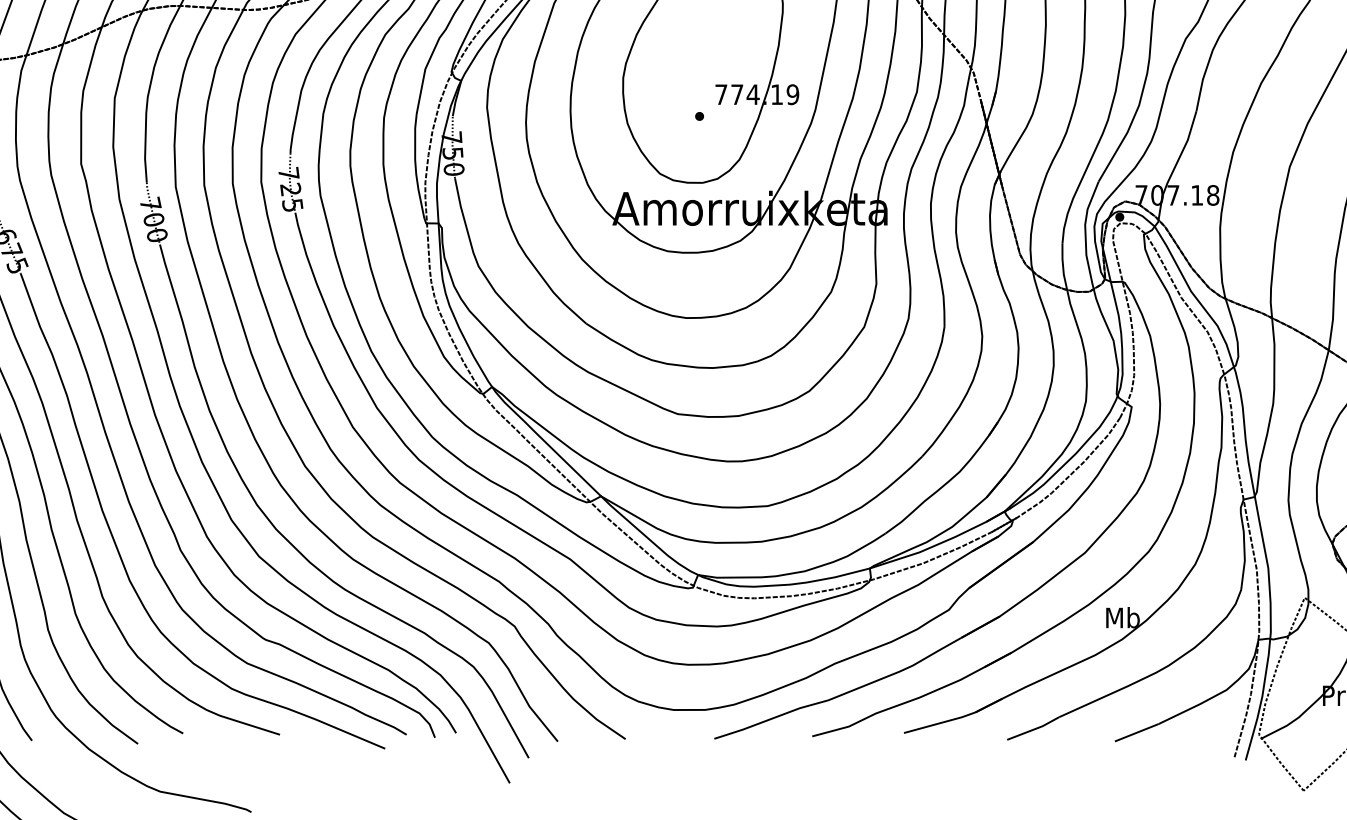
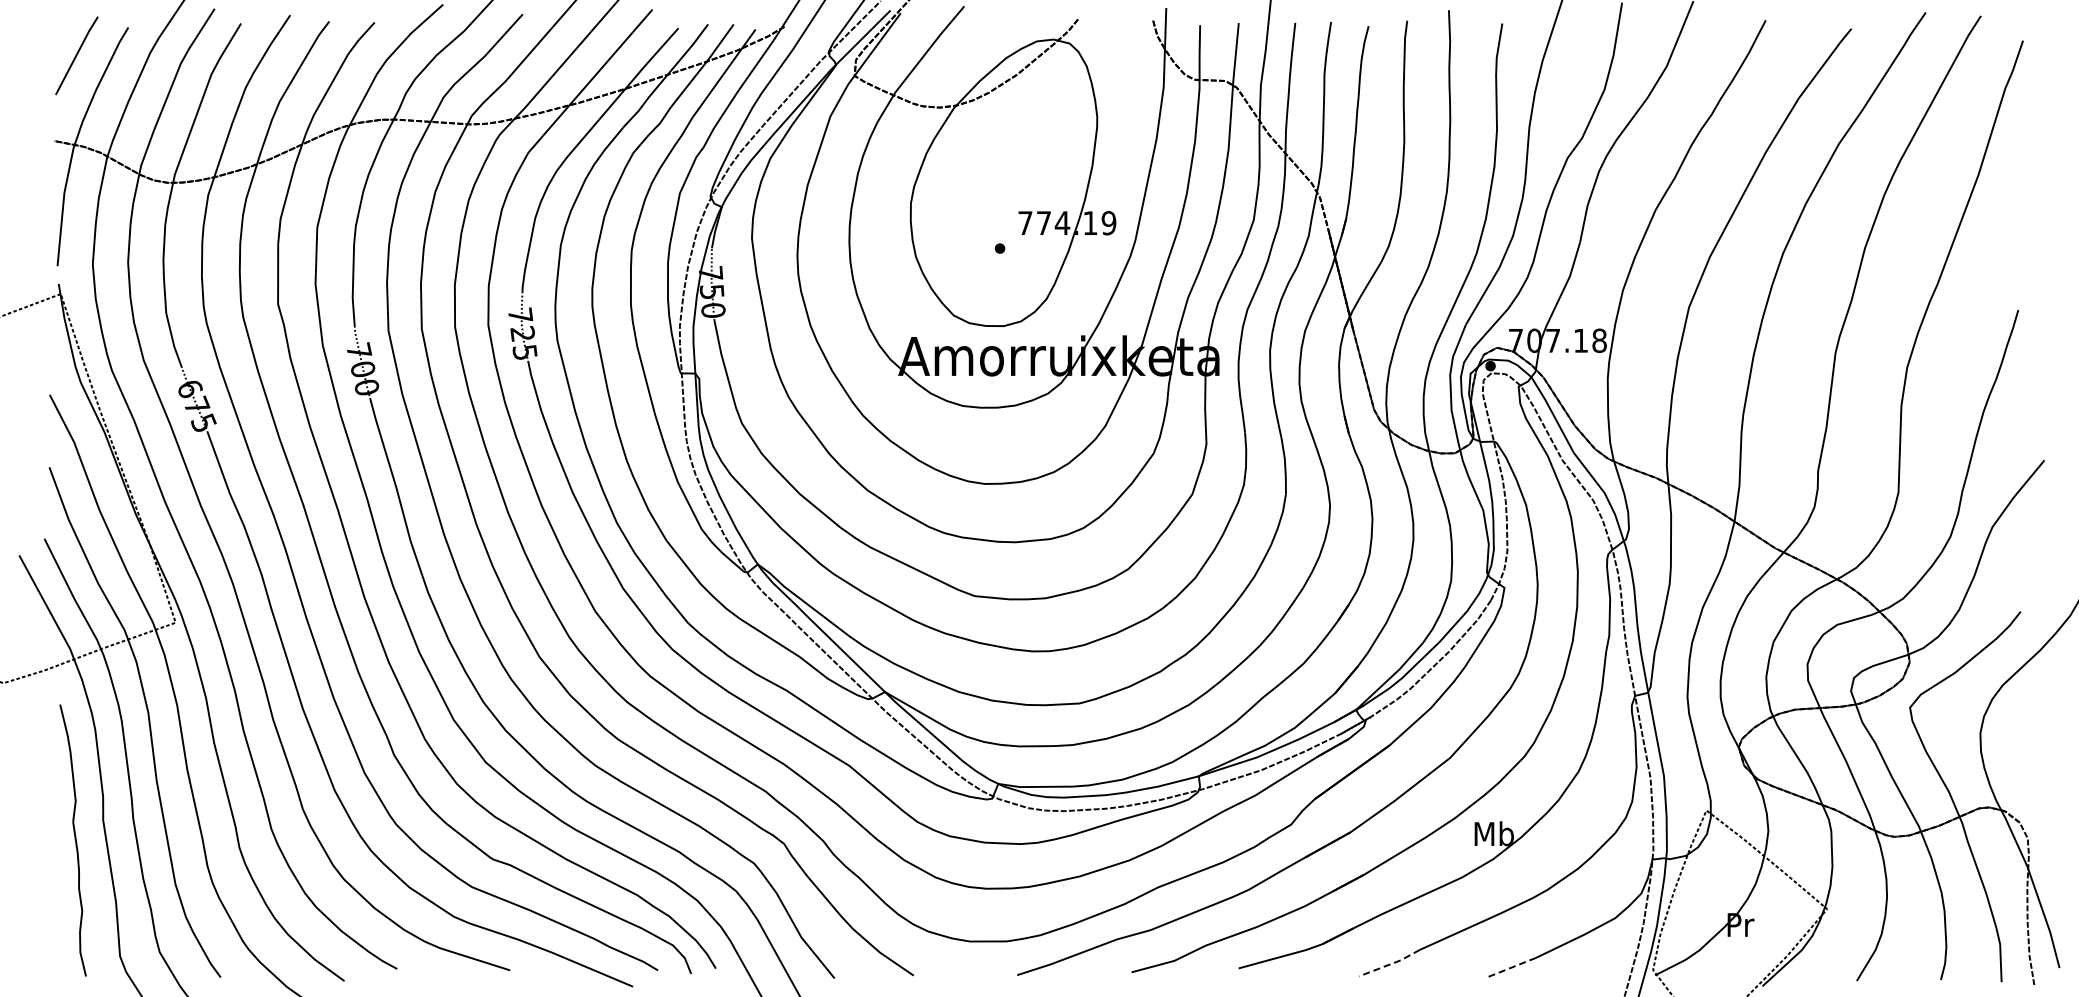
line: (1034, 729) -> (1390, 964), solid -> dashed
line: (1136, 733) -> (1510, 968), solid -> dashed

